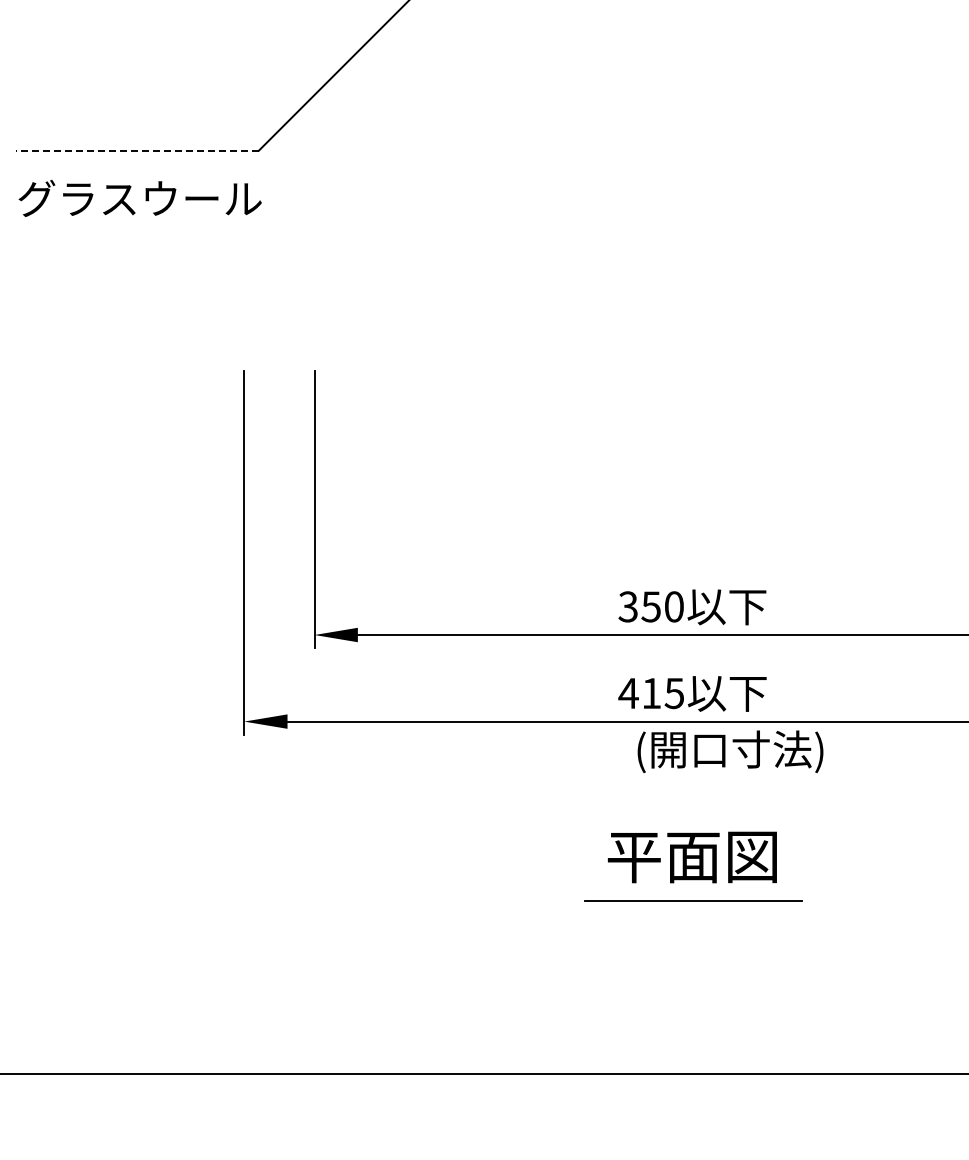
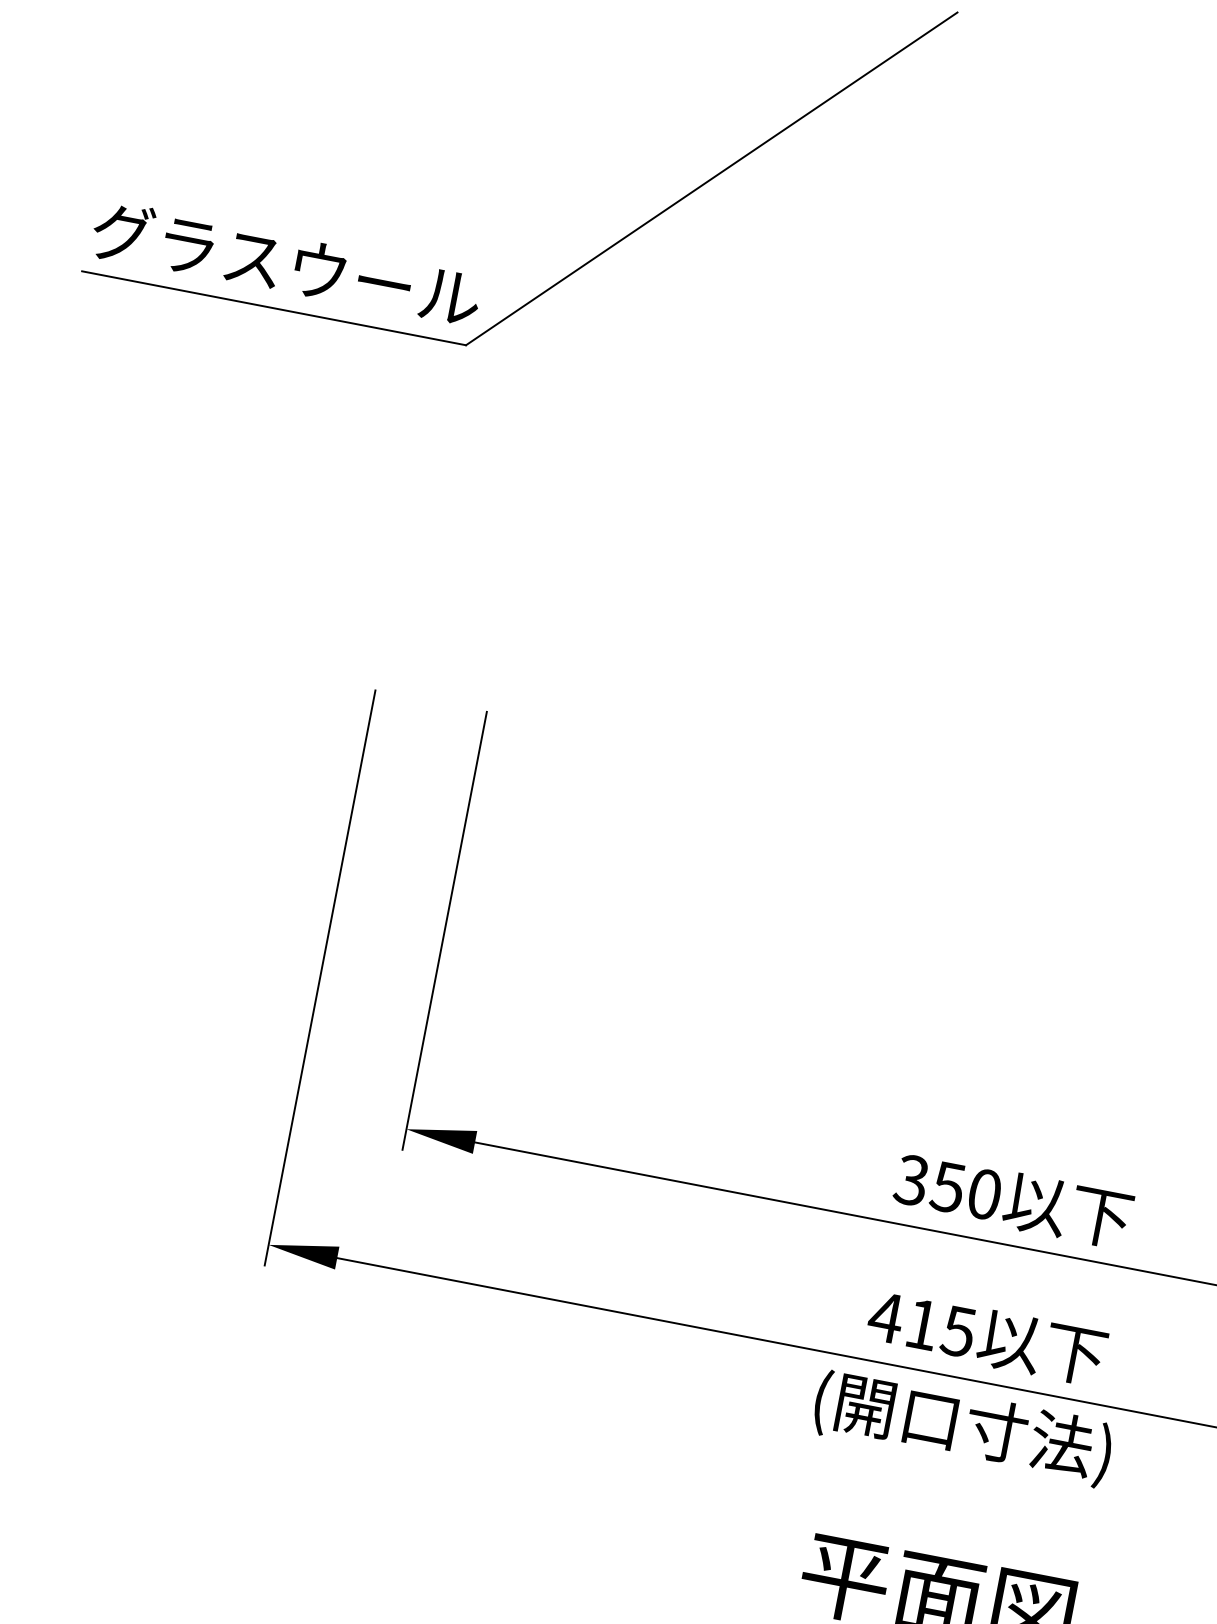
line: (137, 150) -> (273, 307), dashed -> solid
text: (139, 198) -> (285, 264), moved
text: (730, 751) -> (963, 1427), moved

